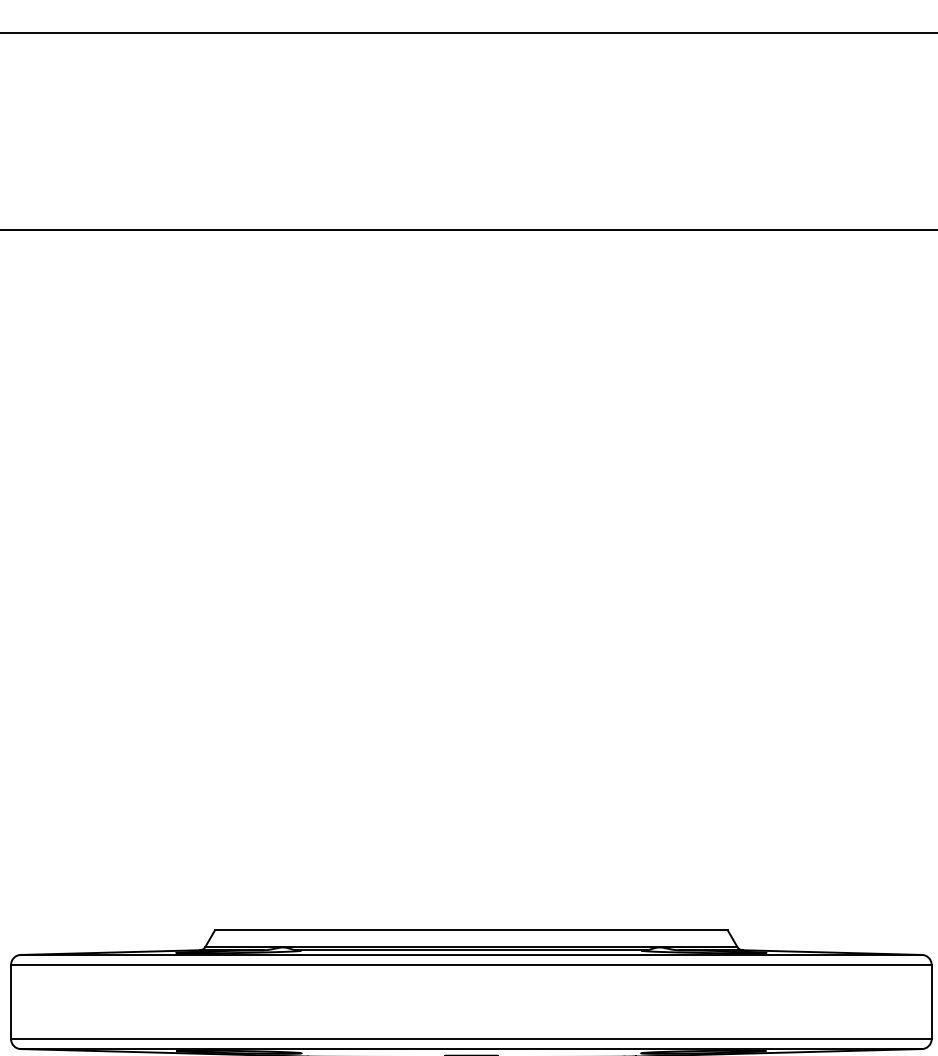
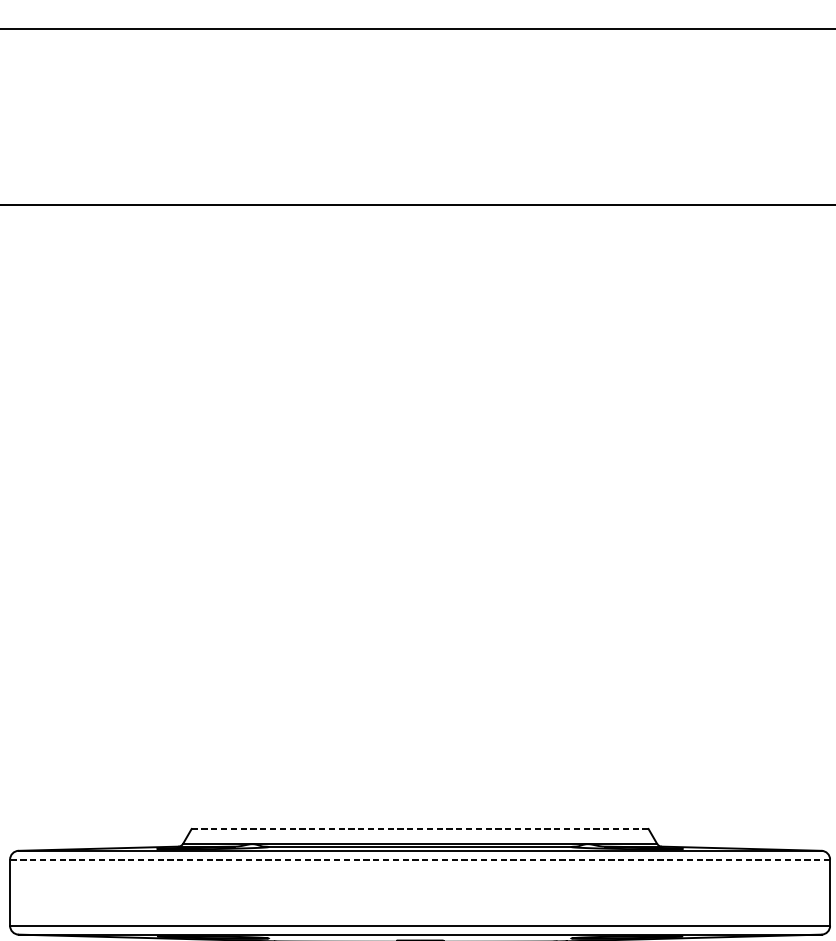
line: (470, 930) -> (419, 829), solid -> dashed
line: (470, 964) -> (419, 859), solid -> dashed

